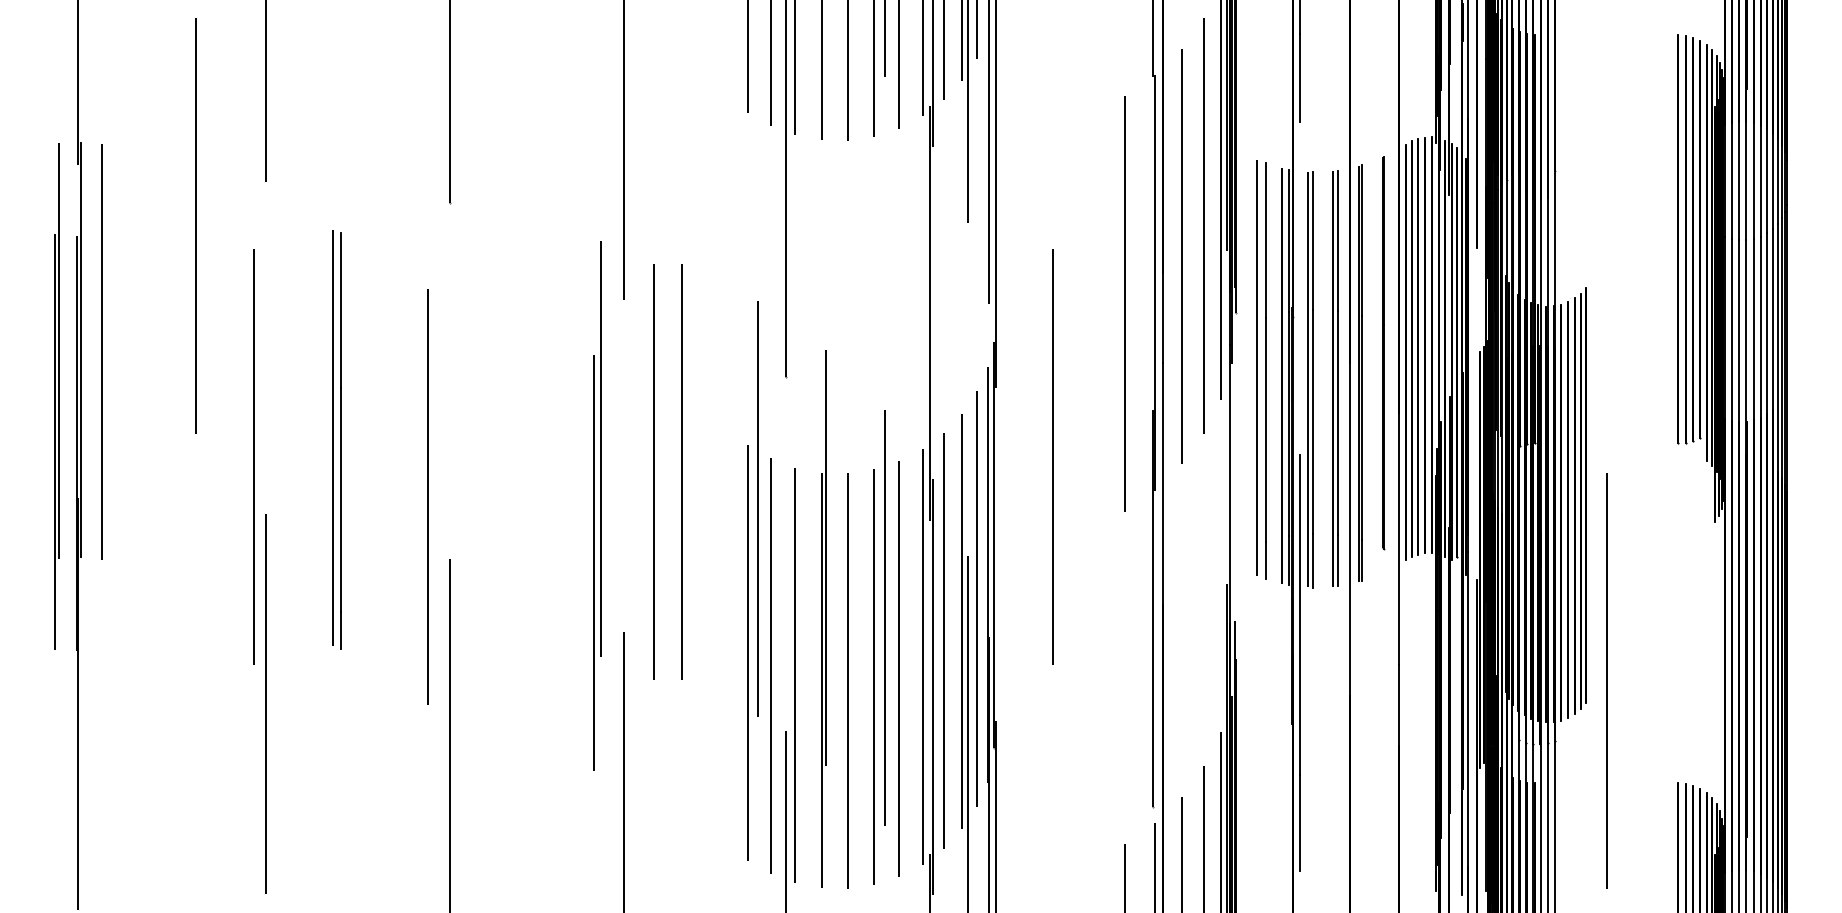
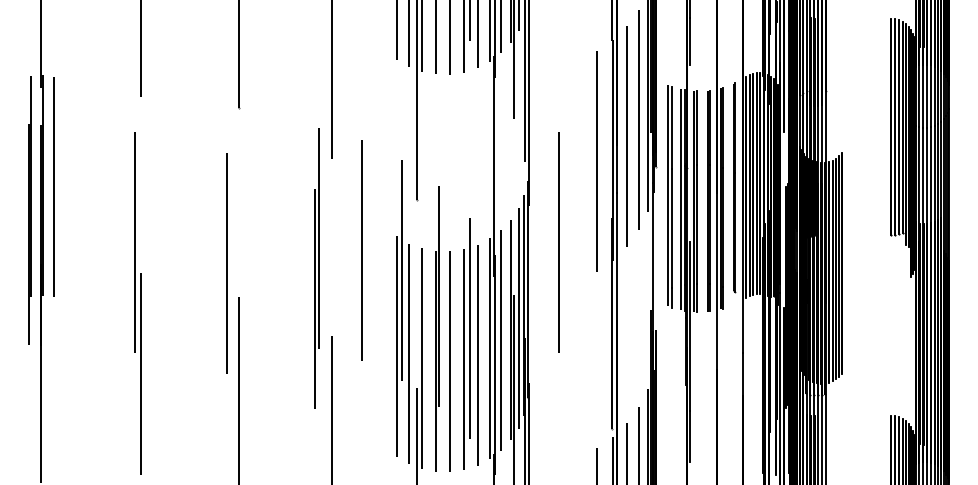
line: (195, 224) -> (103, 119), removed
part: (336, 439) -> (178, 233), removed
line: (652, 471) -> (346, 250), removed
line: (1605, 680) -> (852, 361), removed

